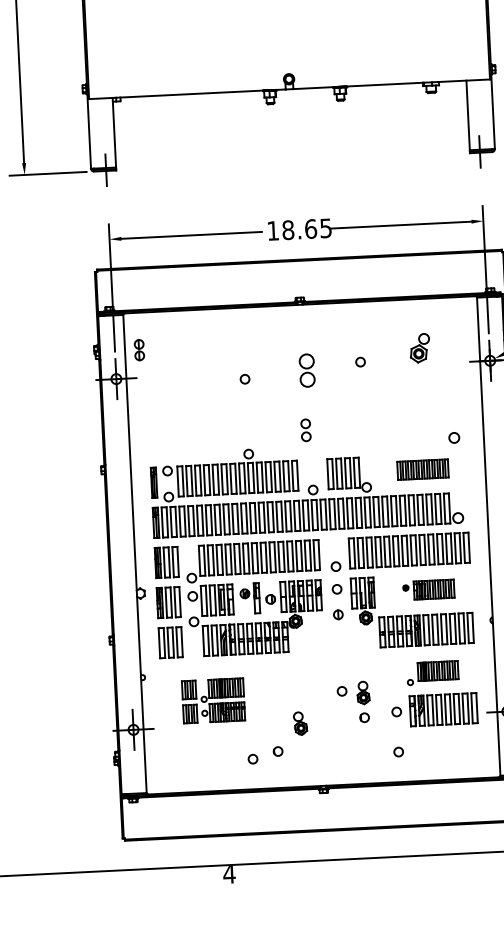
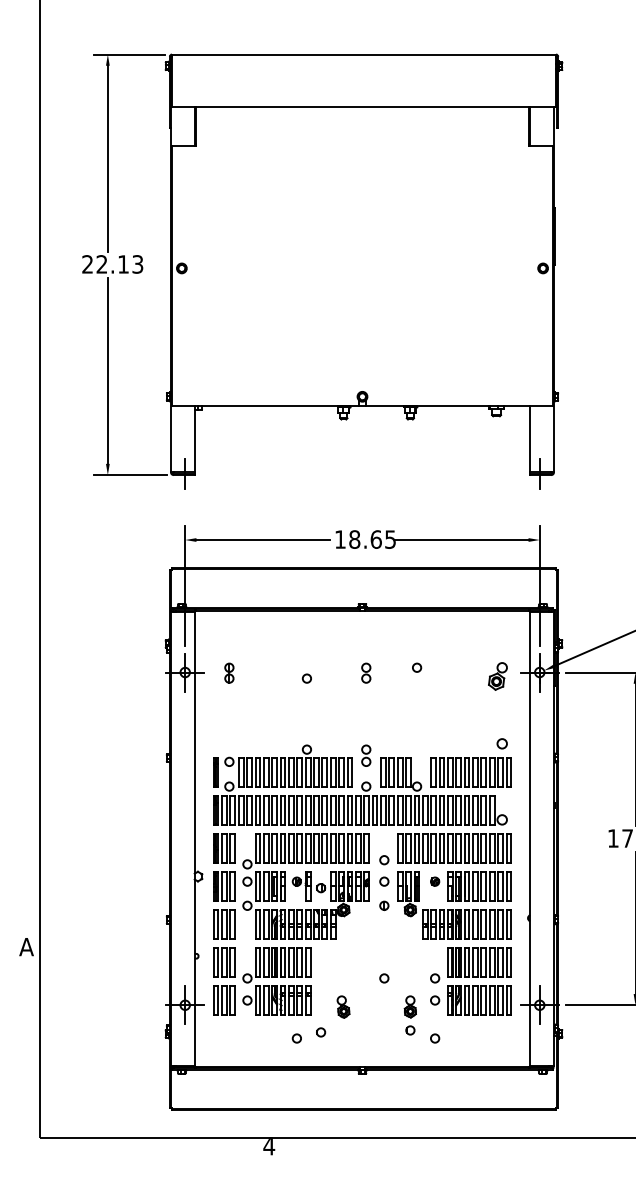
part: (419, 348) -> (497, 676), moved
part: (139, 349) -> (229, 672), moved
part: (307, 369) -> (366, 672), size x0.62
part: (306, 430) -> (366, 755), moved
part: (422, 469) -> (470, 772), size x1.67
part: (428, 589) -> (470, 886), size x1.67
part: (432, 673) -> (470, 965), size x1.67
part: (213, 700) -> (262, 981), size x1.67
part: (362, 702) -> (409, 1015), moved

